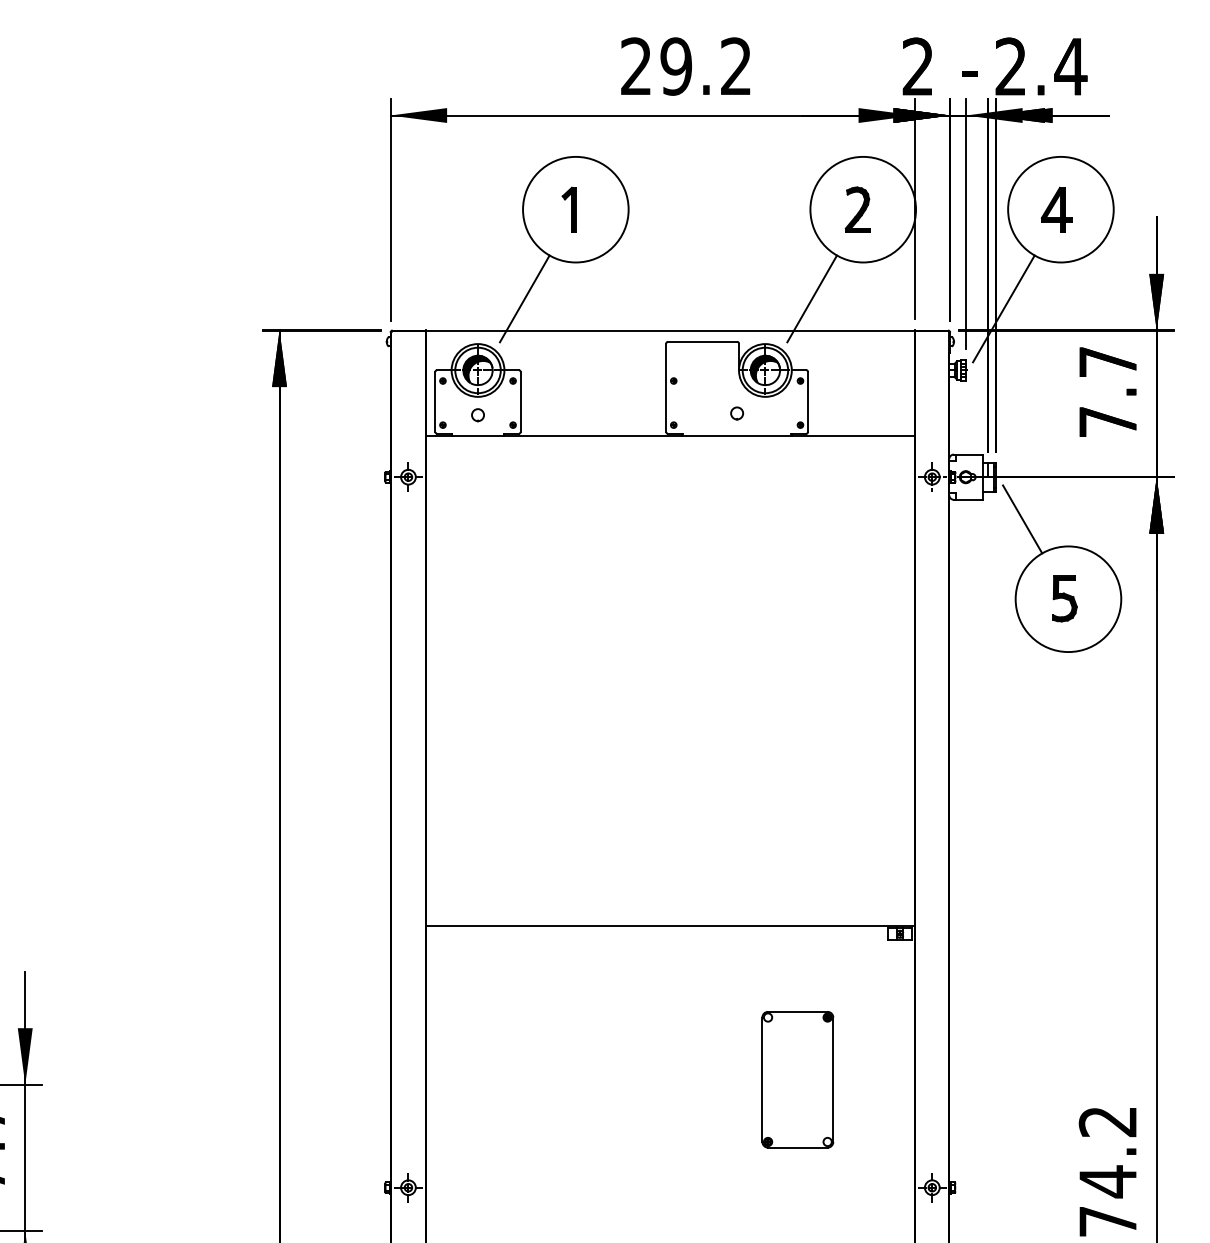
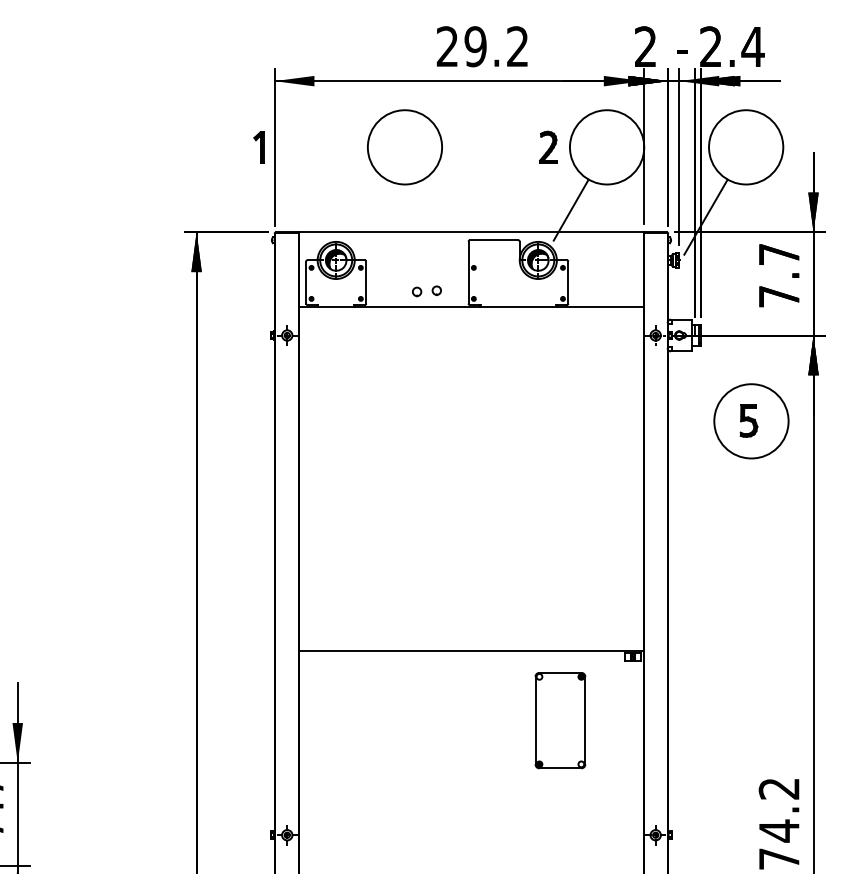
part: (568, 209) -> (258, 147), moved
part: (857, 209) -> (548, 147), moved
part: (1056, 209) -> (743, 147), removed
line: (524, 298) -> (368, 209), removed
part: (737, 413) -> (437, 290), moved
part: (477, 415) -> (416, 292), moved
line: (1022, 519) -> (719, 365), removed
part: (797, 1079) -> (560, 720), moved

